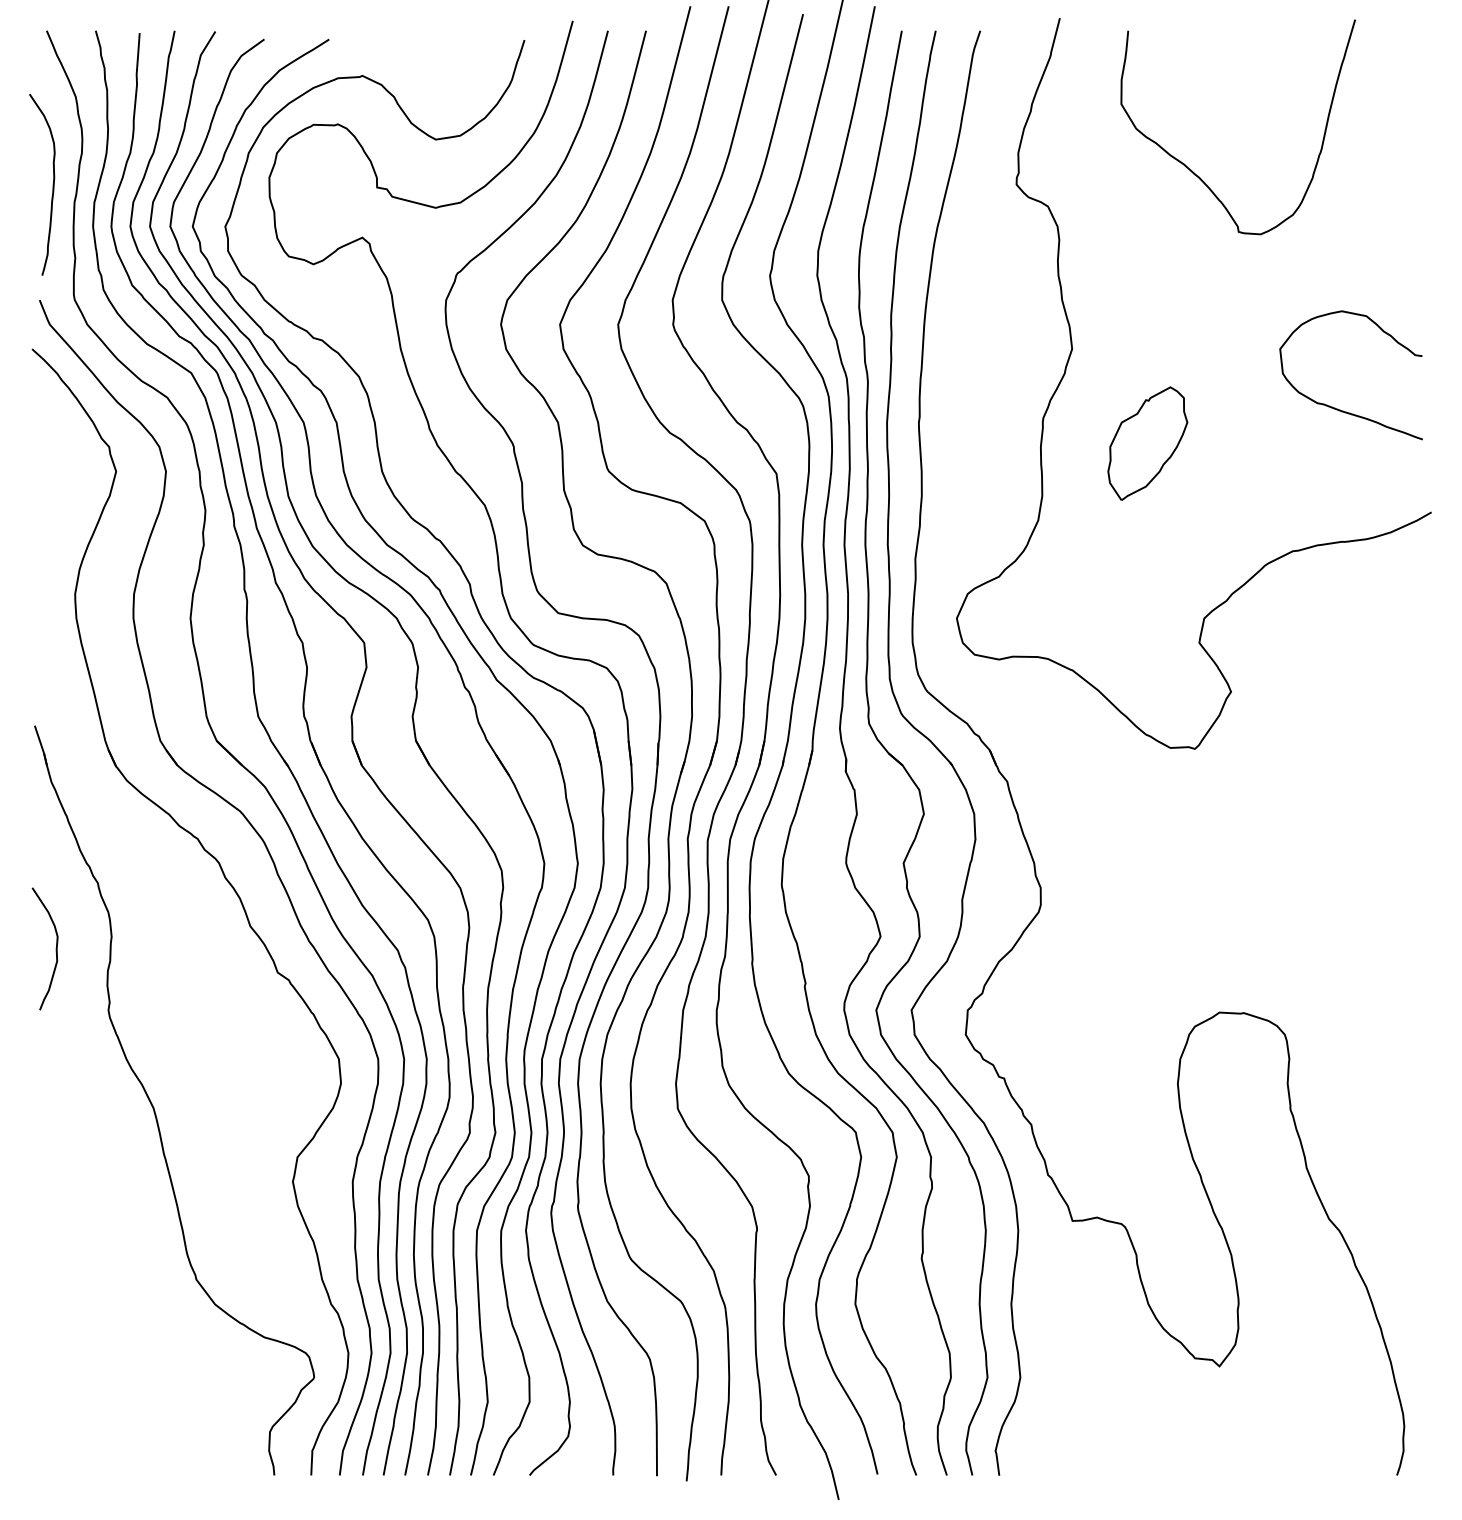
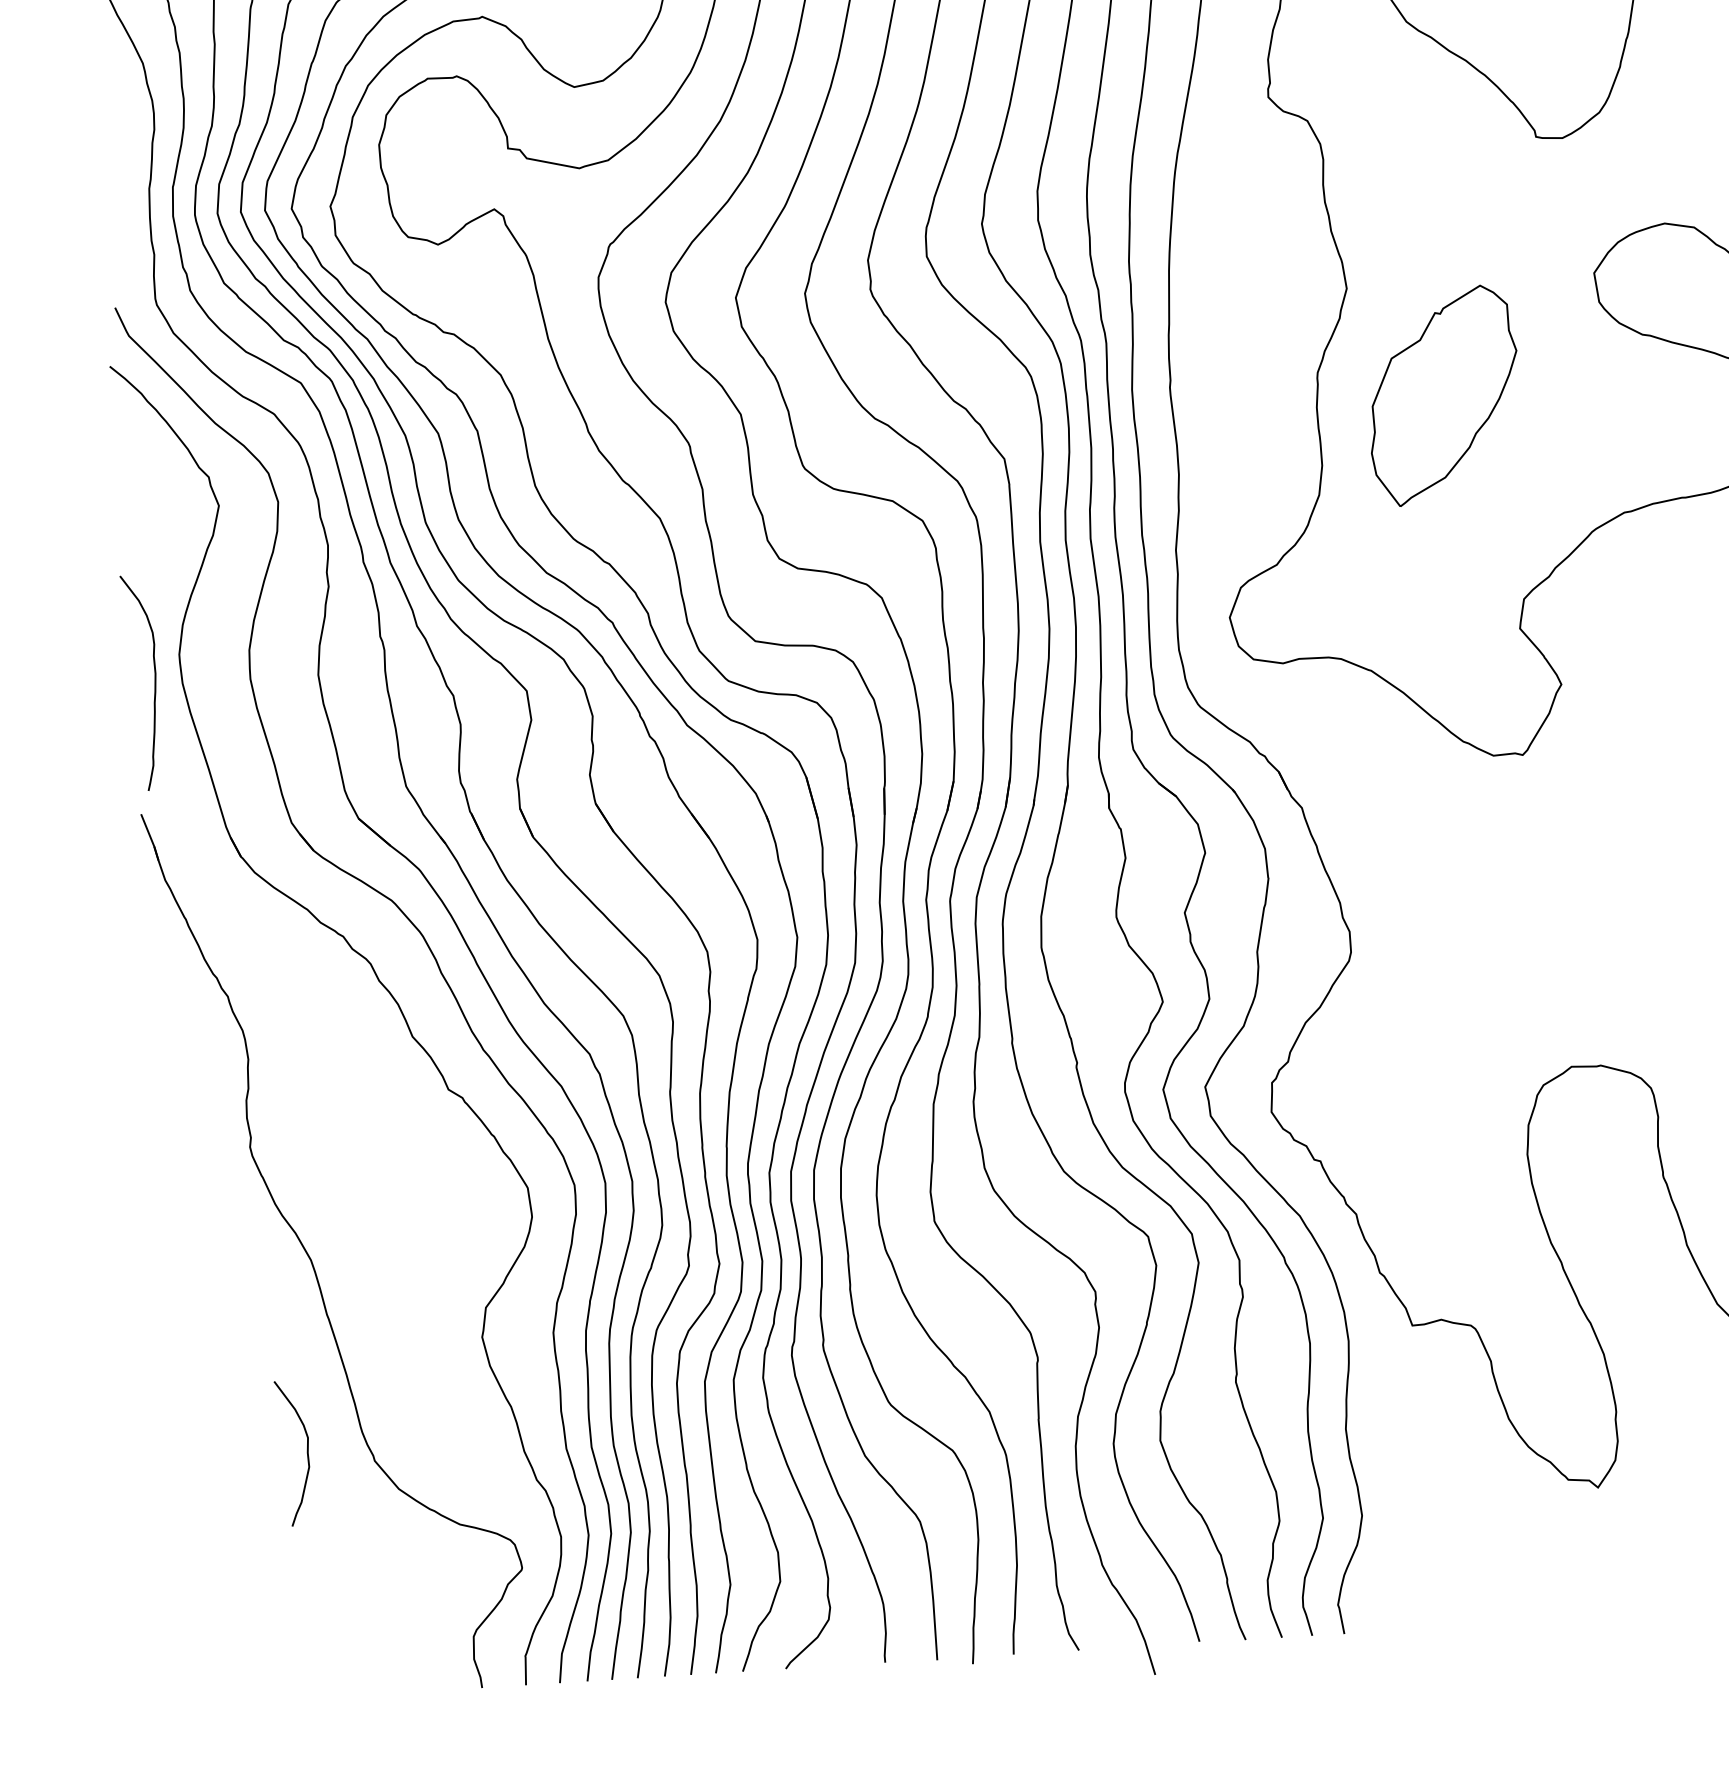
curve: (52, 184) -> (153, 681), moved
part: (1147, 443) -> (1443, 395), size x1.6
curve: (55, 948) -> (306, 1451), moved

